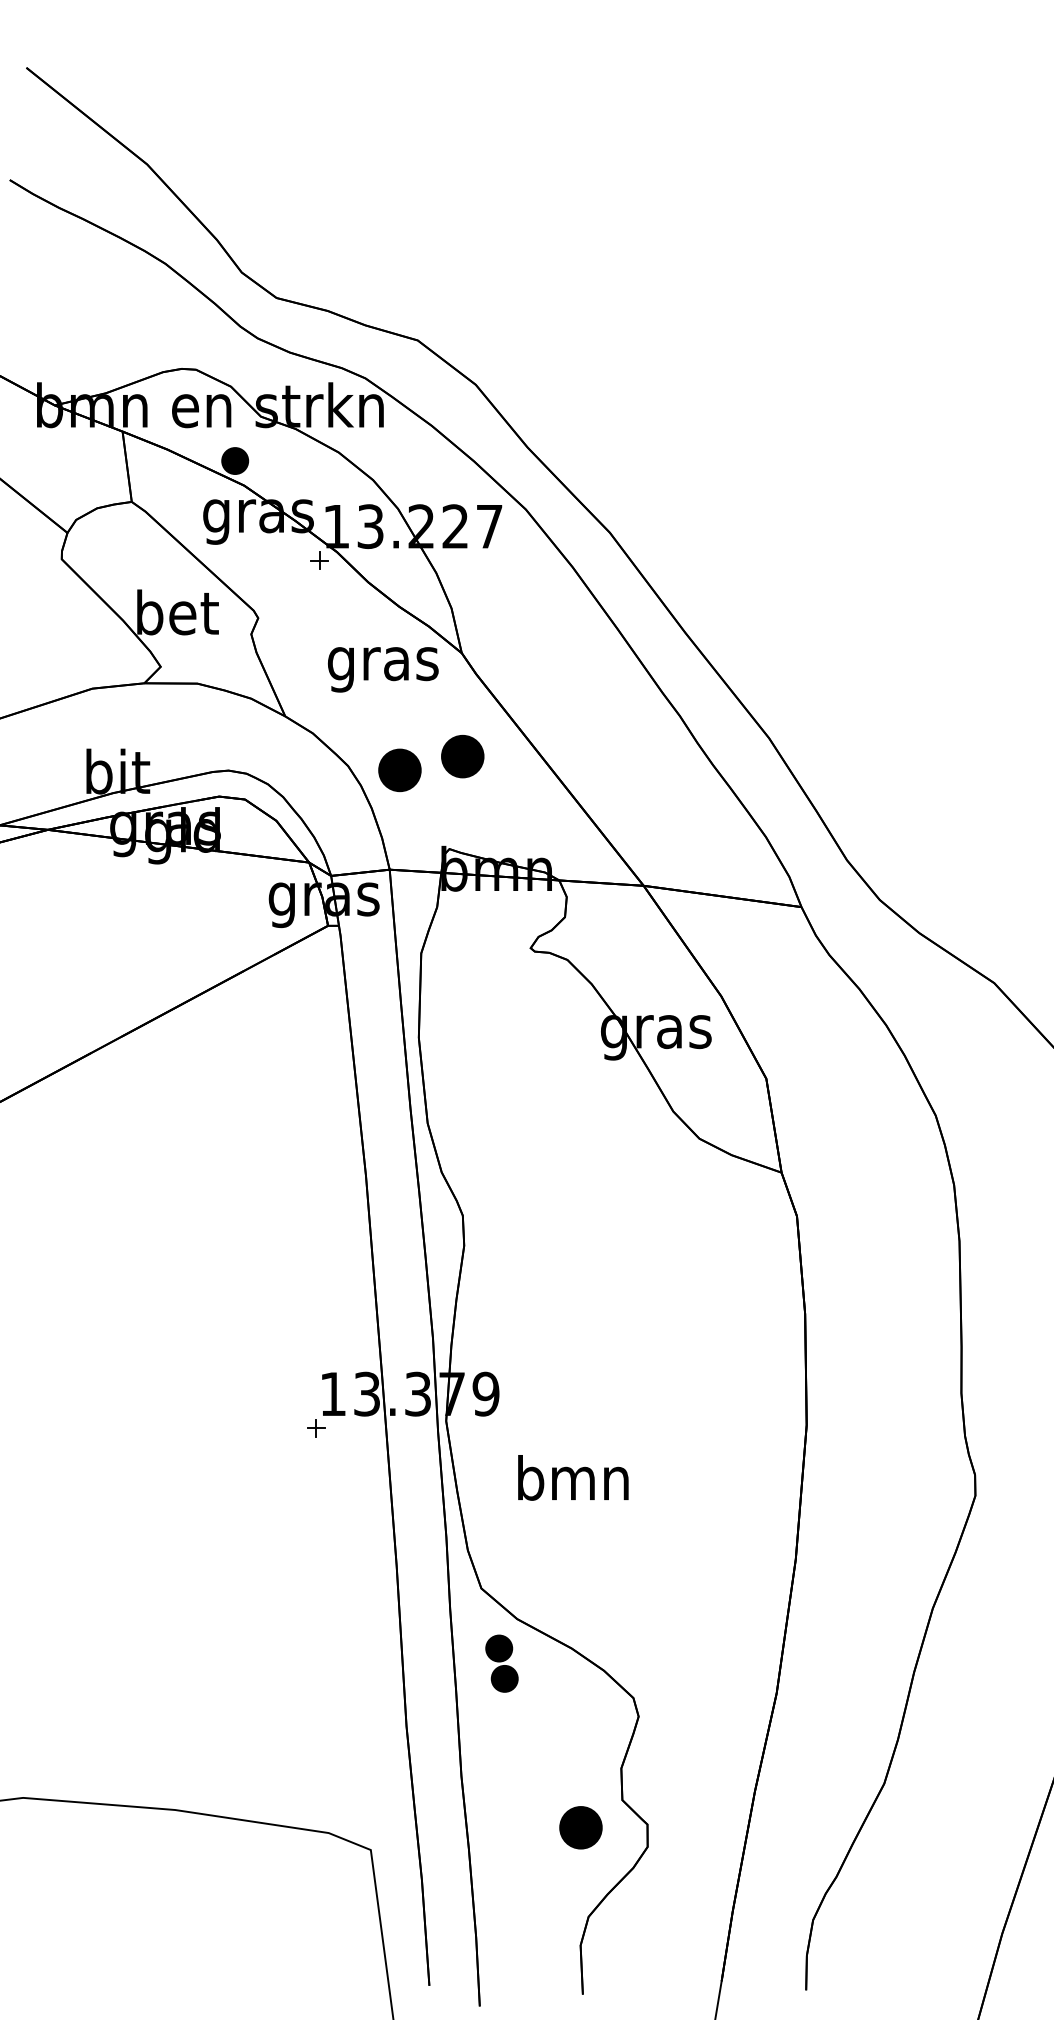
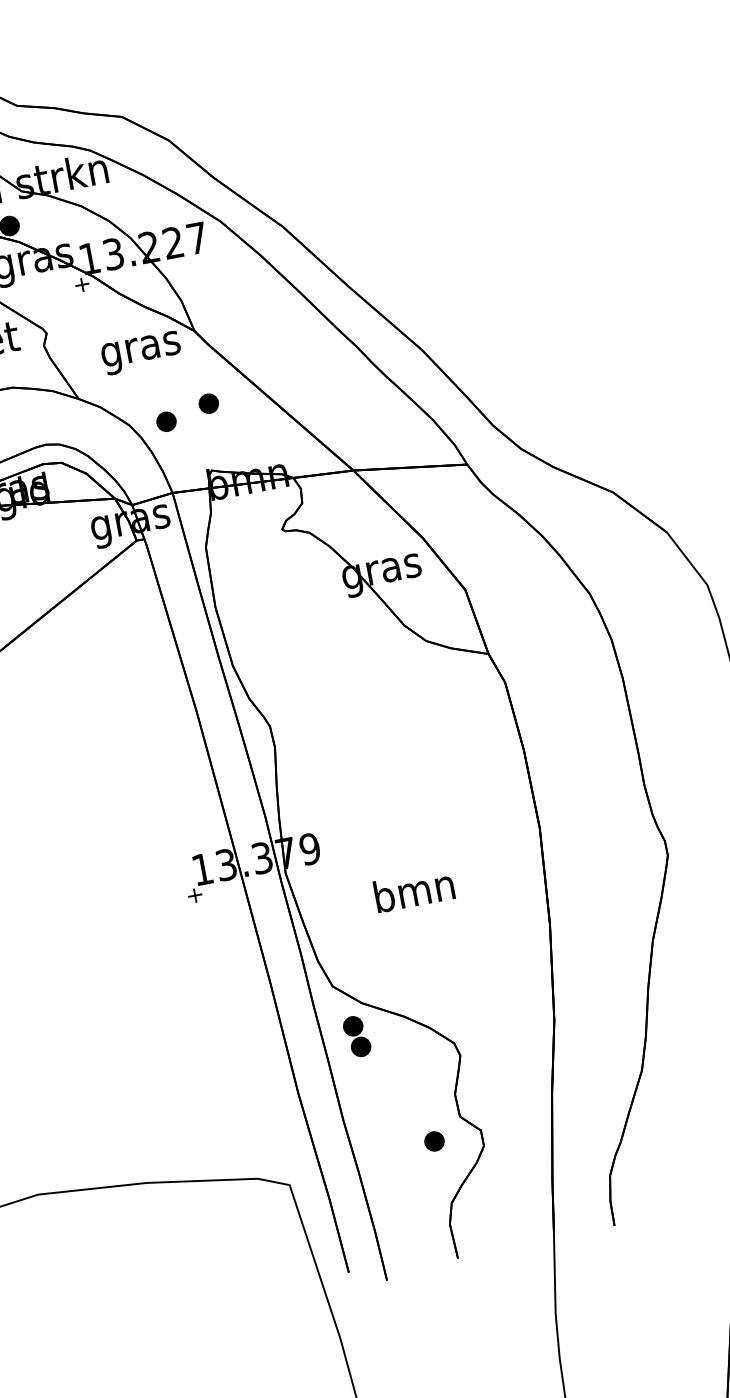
part: (462, 756) -> (208, 403), size x0.62
part: (399, 770) -> (166, 421), size x0.62
text: (573, 1477) -> (414, 890), moved
part: (580, 1827) -> (434, 1141), size x0.62

